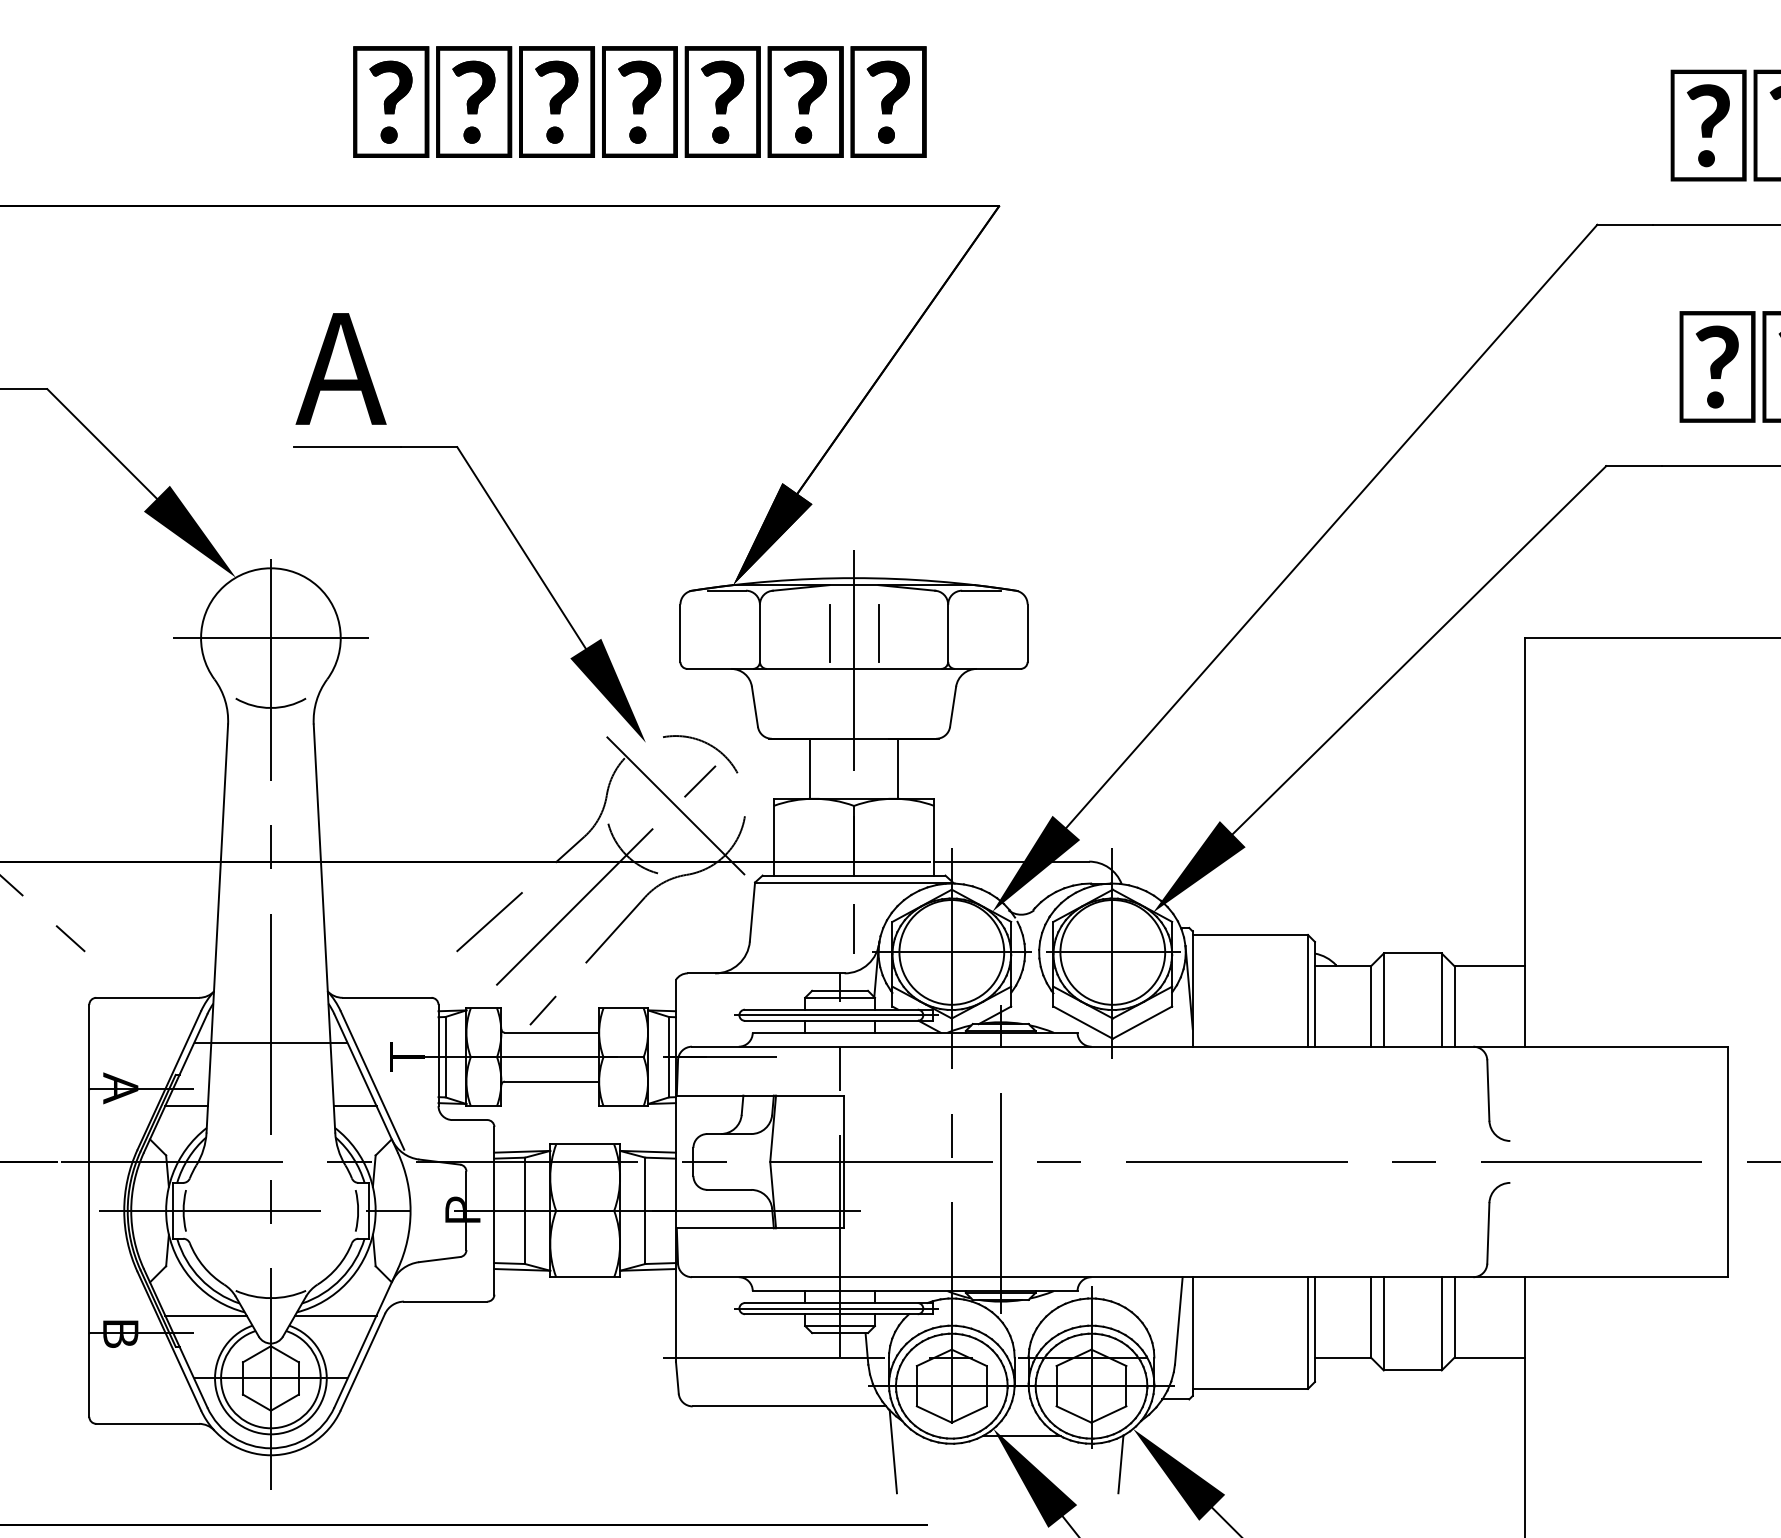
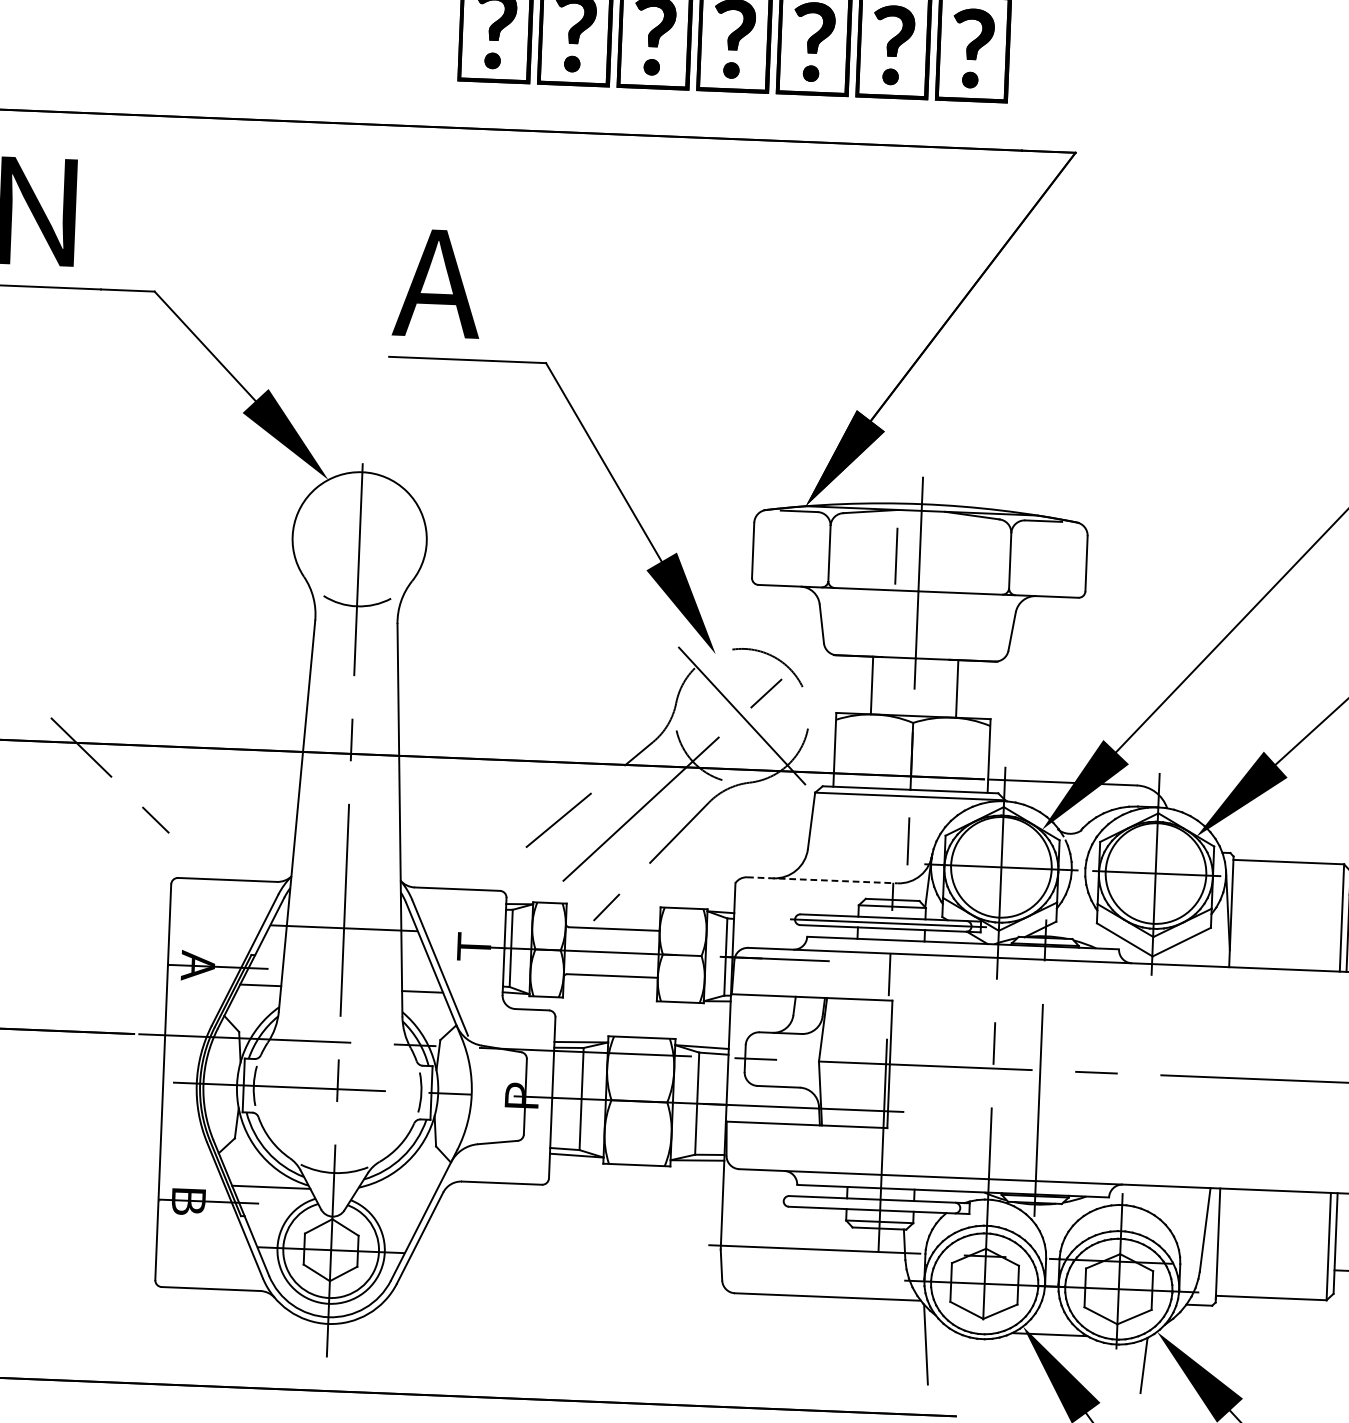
line: (878, 632) -> (943, 557), removed
line: (270, 638) -> (359, 539), removed
line: (766, 973) -> (822, 880), solid -> dashed
line: (836, 1308) -> (876, 1204), removed
line: (335, 1315) -> (395, 1192), removed

